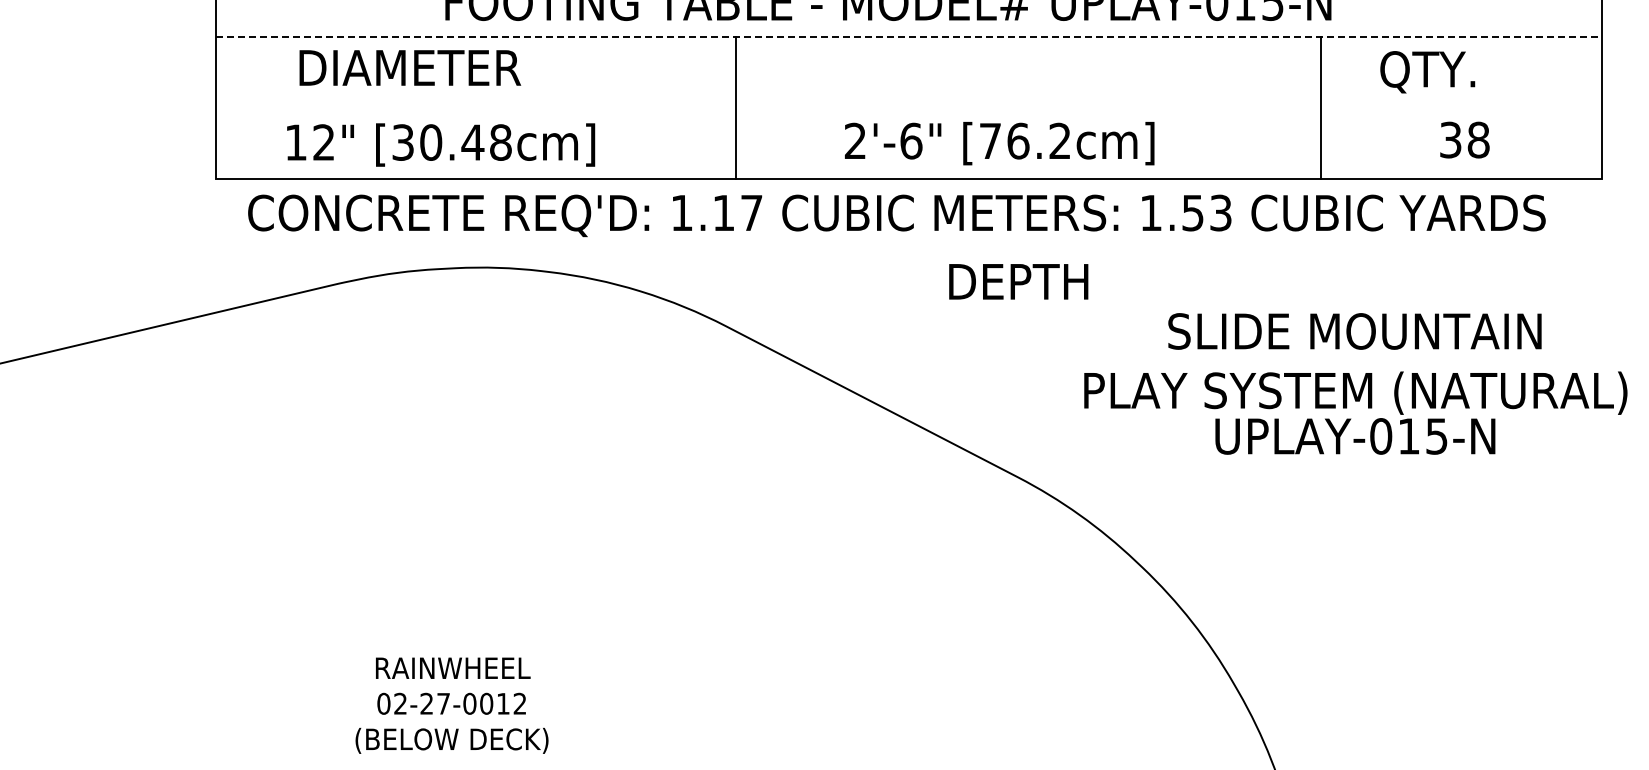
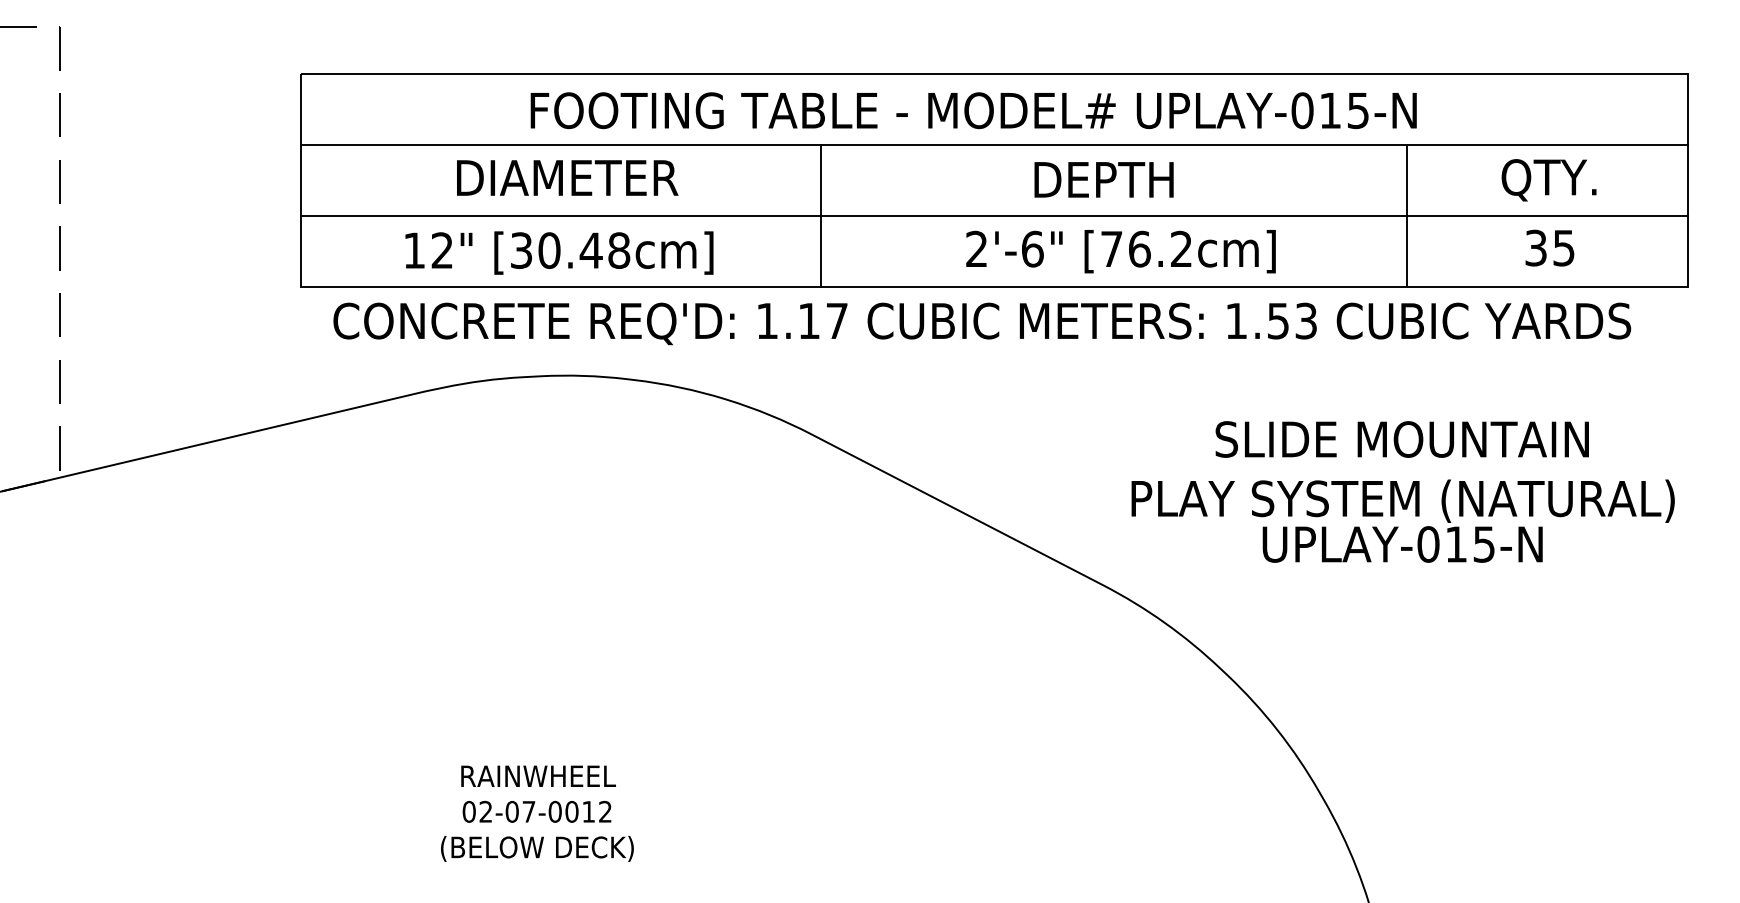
line: (909, 37) -> (994, 145), dashed -> solid
text: (410, 67) -> (567, 177), moved
text: (1427, 72) -> (1548, 180), moved
line: (909, 108) -> (994, 216), added
text: (1479, 139) -> (1564, 247), 38 -> 35
text: (999, 143) -> (1120, 251), moved
text: (441, 144) -> (559, 252), moved
text: (1018, 281) -> (1103, 179), moved
text: (1355, 383) -> (1402, 491), moved
text: (426, 703) -> (511, 811), 02-27-0012 -> 02-07-0012

